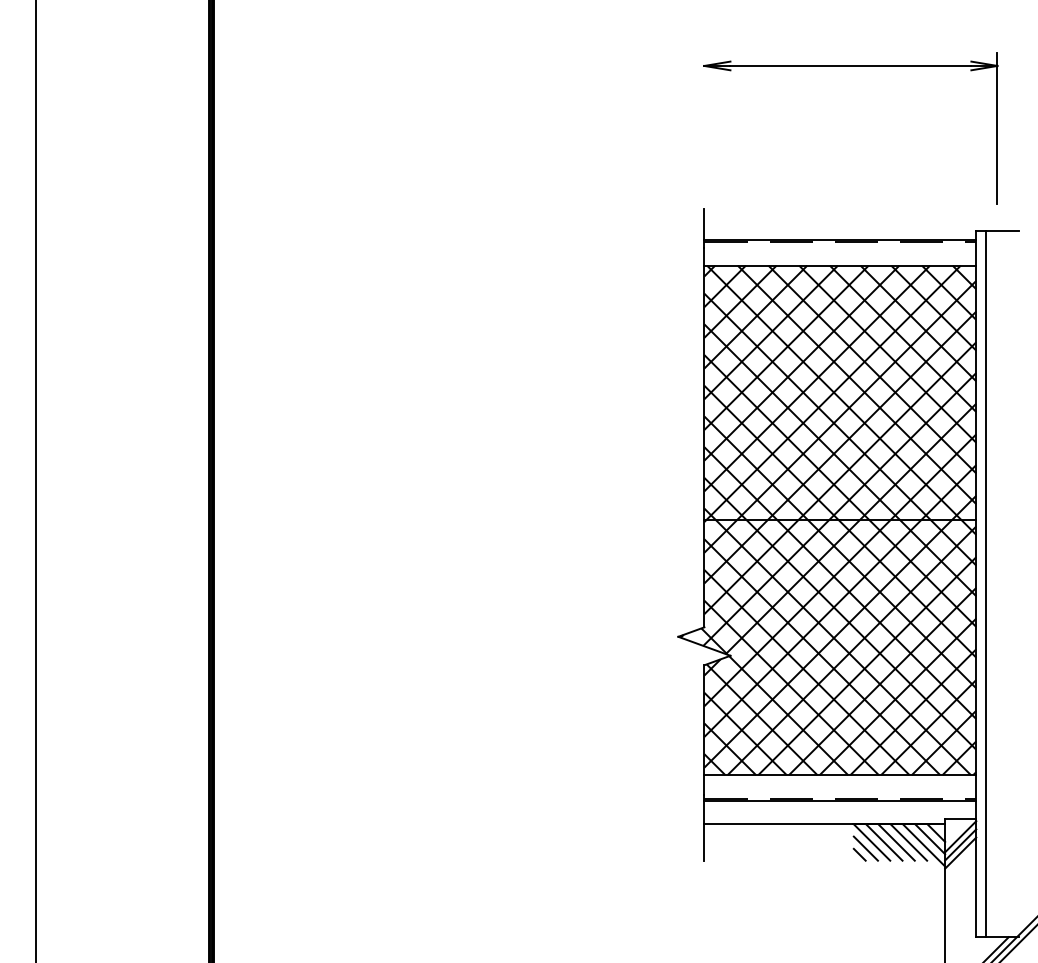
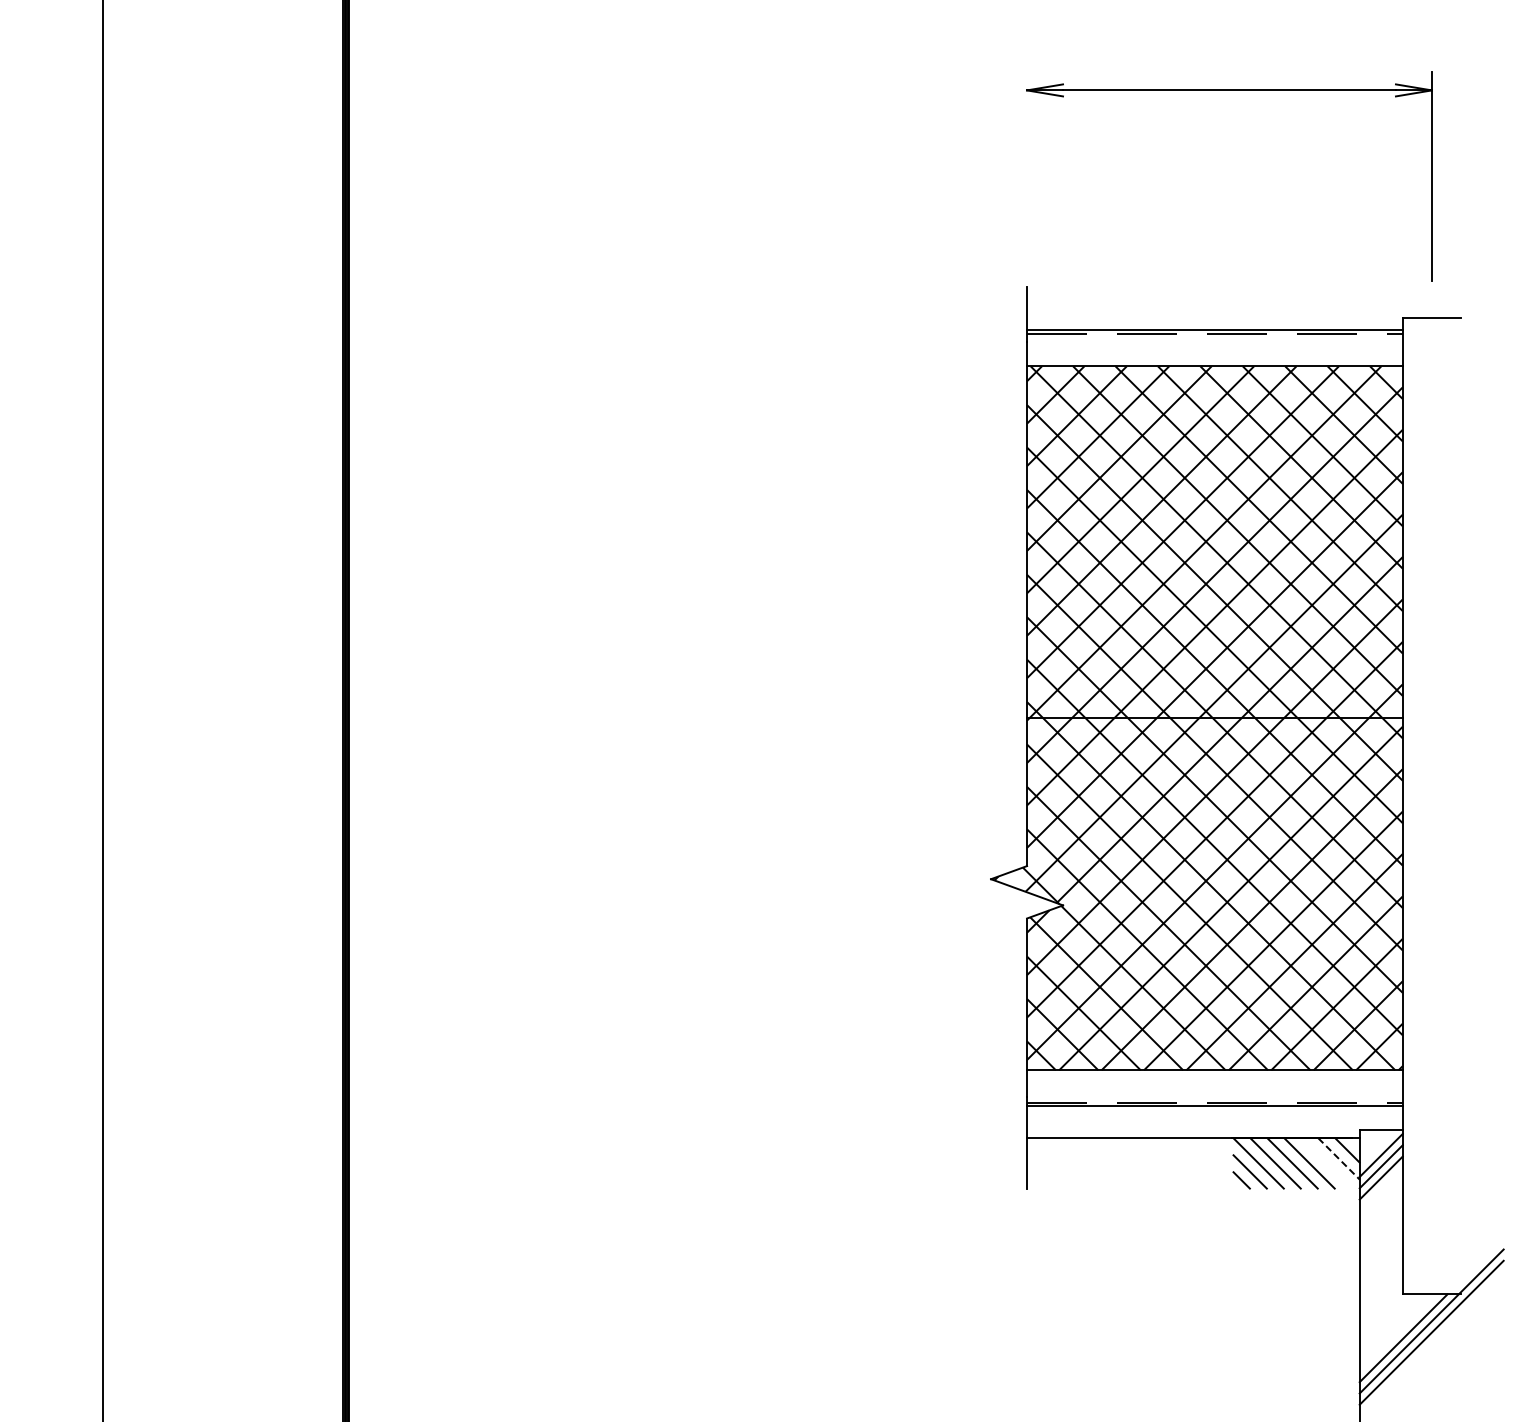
line: (986, 584) -> (1416, 806), removed
line: (930, 839) -> (1339, 1159), solid -> dashed
line: (924, 845) -> (1330, 1167), removed

